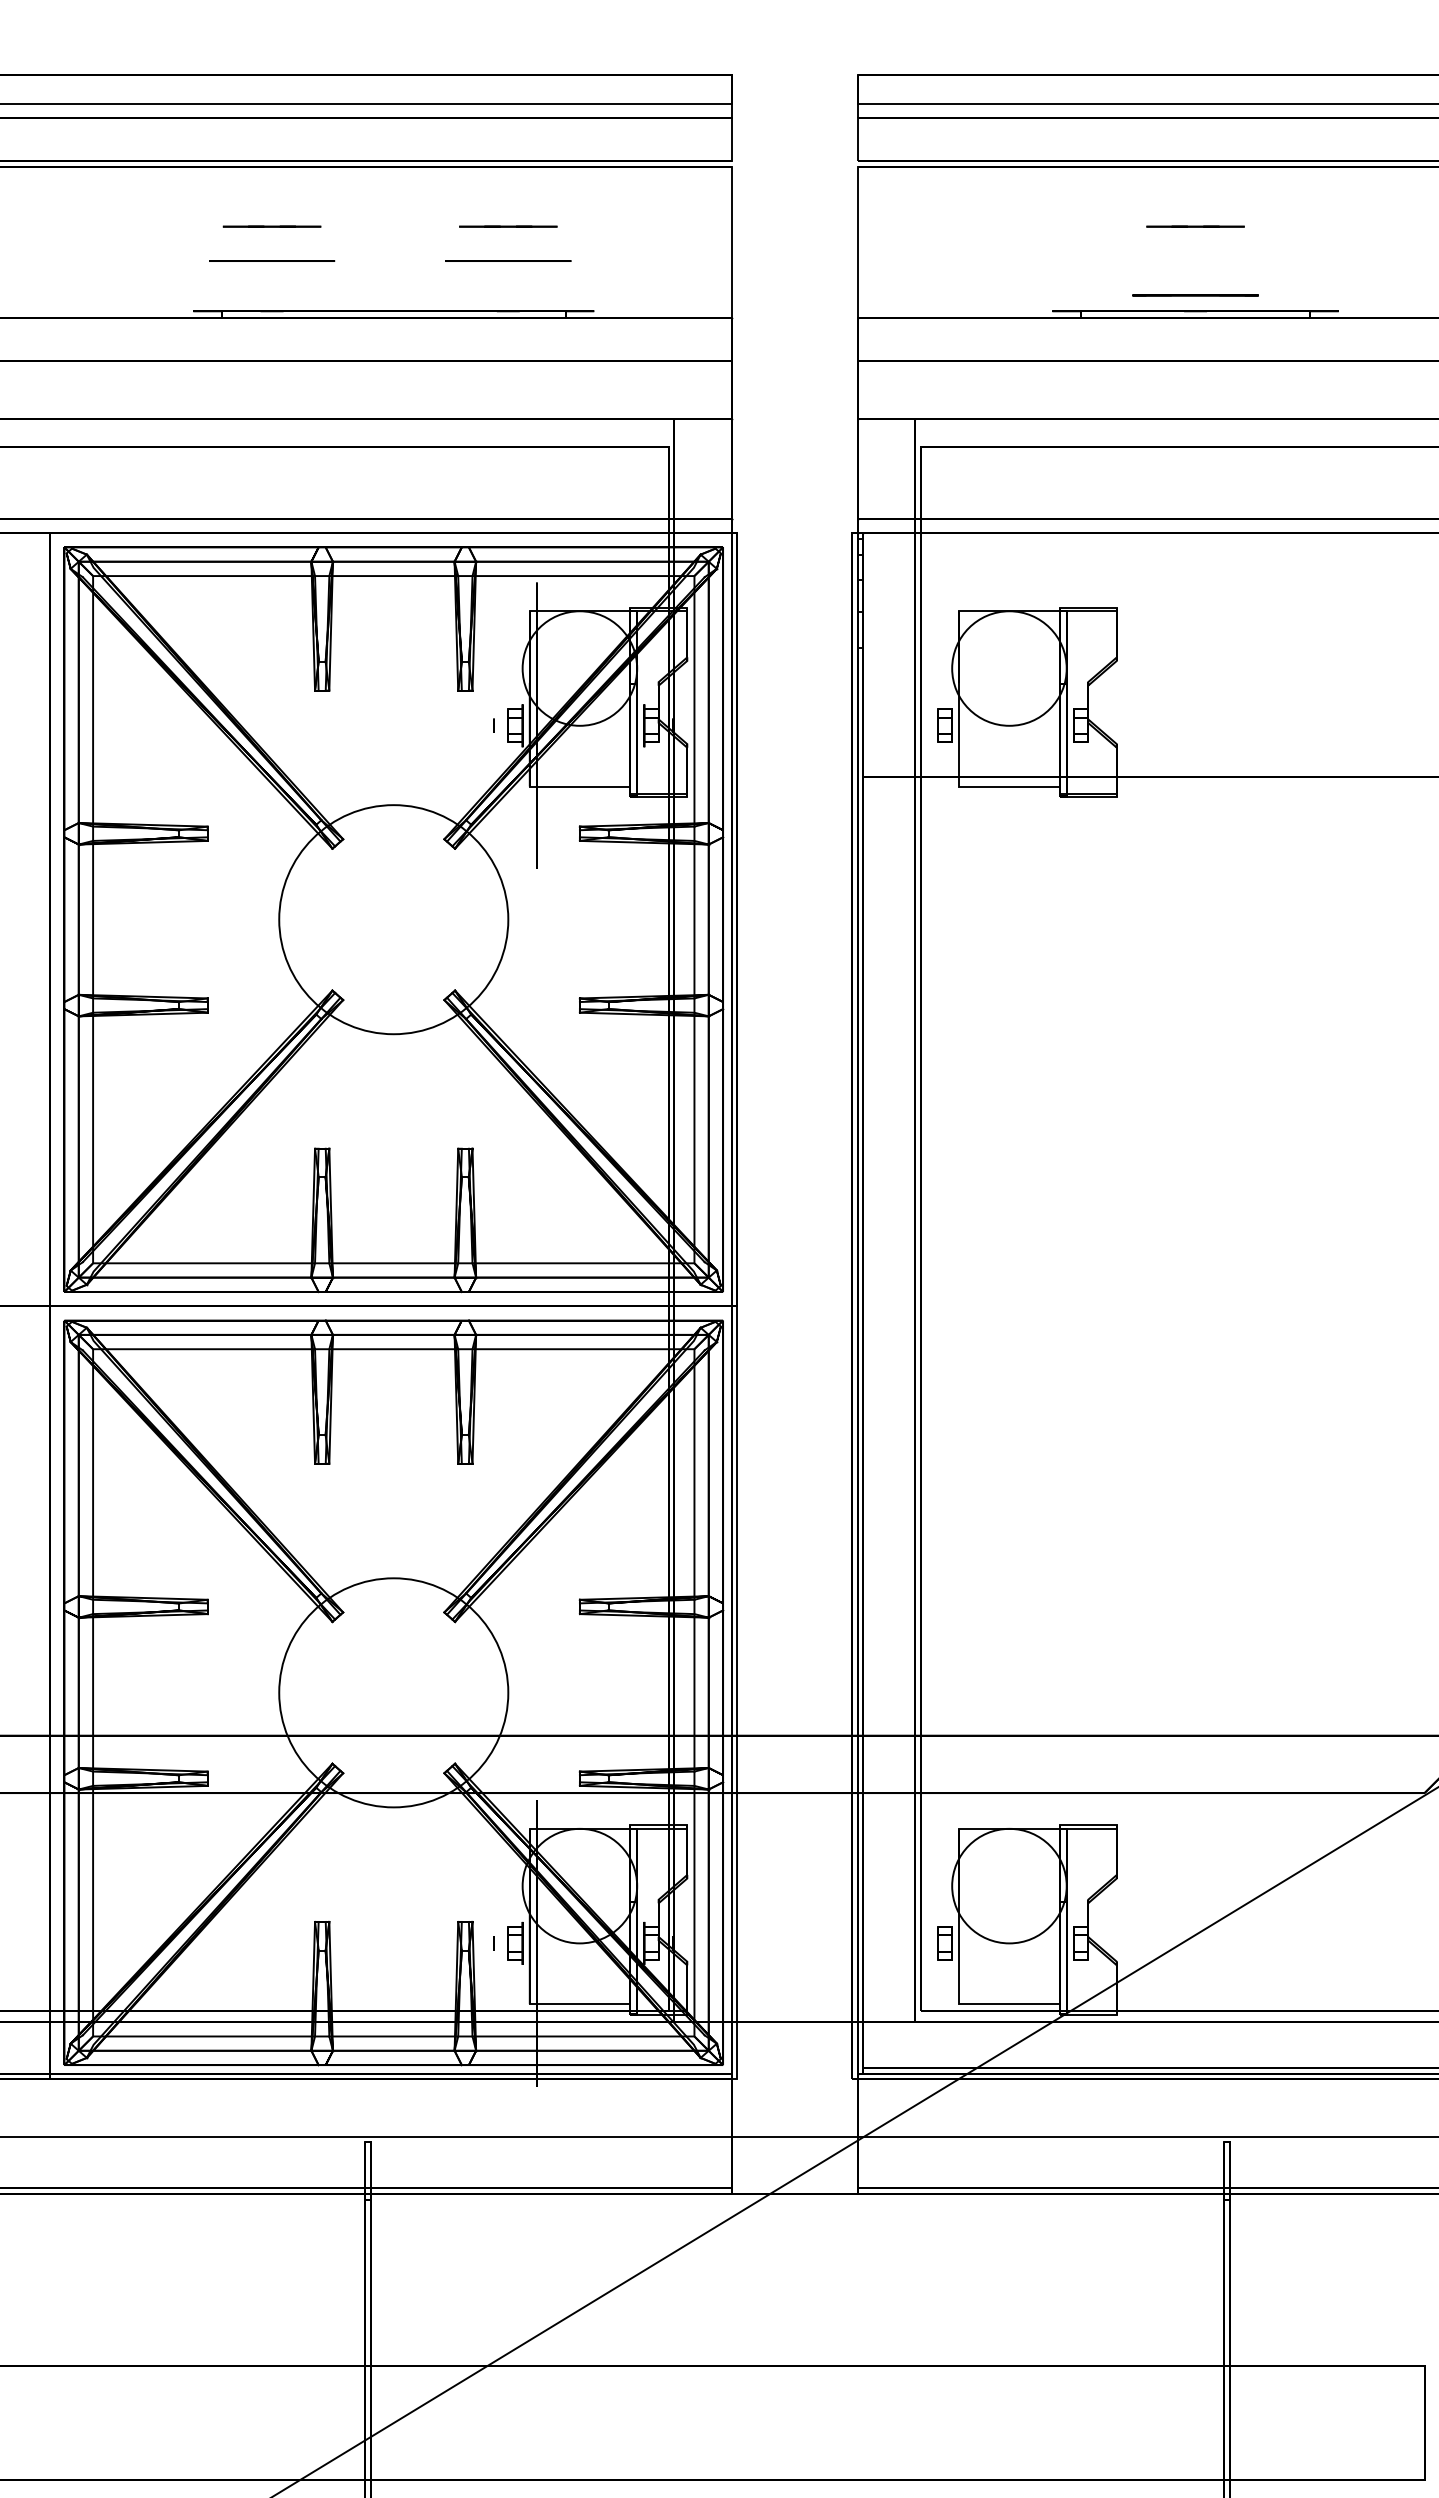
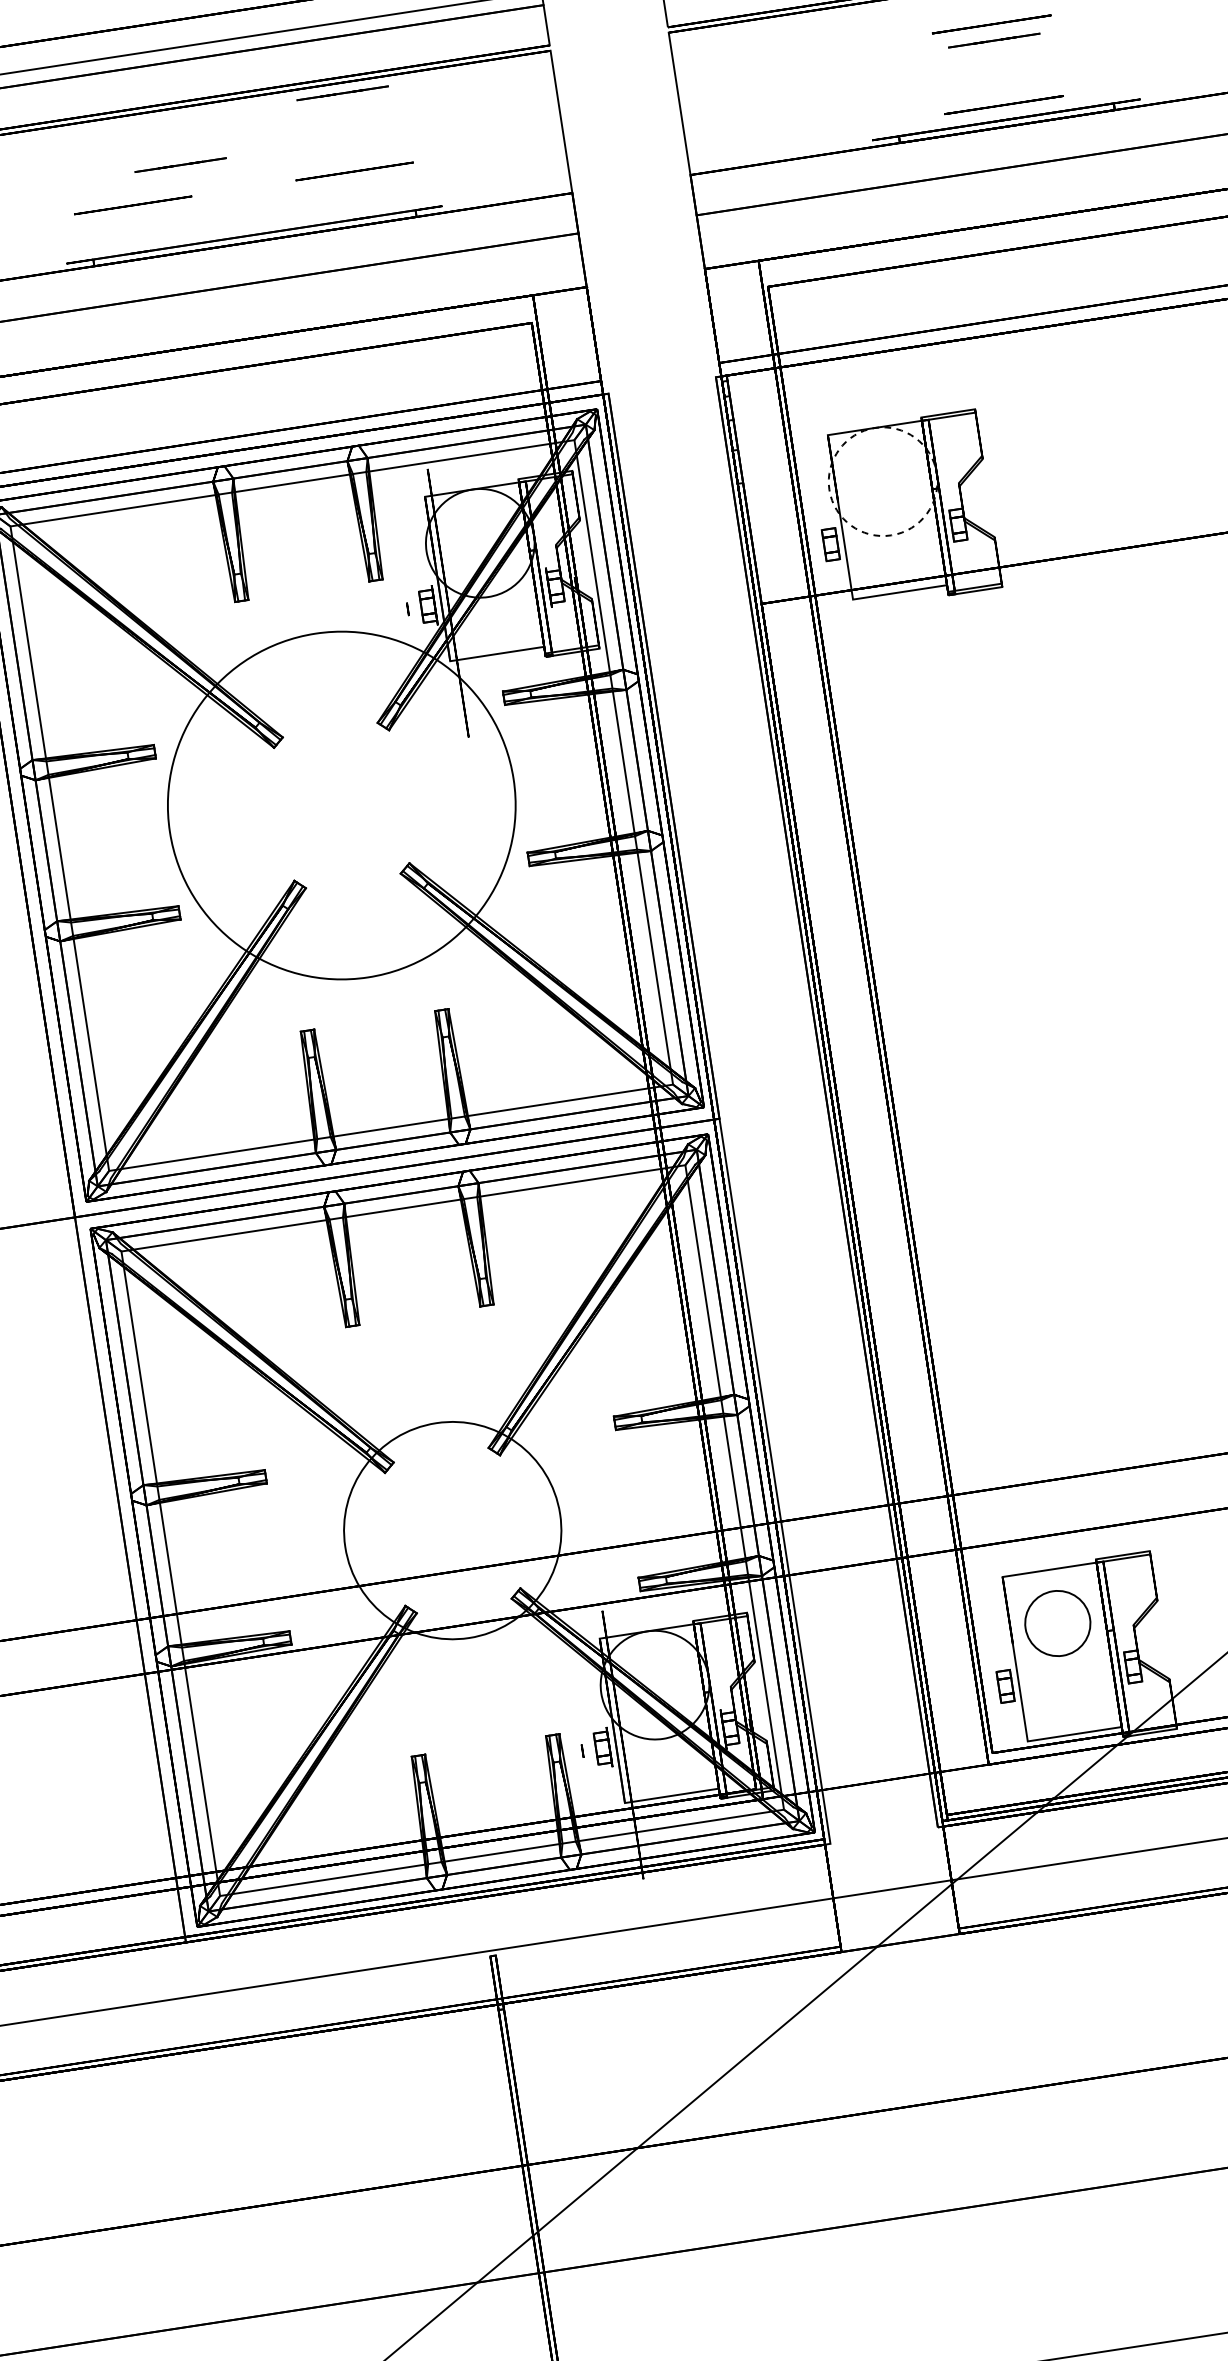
line: (1195, 209) -> (991, 24), added
line: (271, 226) -> (180, 165), moved
line: (508, 226) -> (342, 93), moved
circle: (1009, 668) -> (883, 481), solid -> dashed
circle: (393, 919) -> (341, 805), size x1.6
circle: (1009, 1885) -> (1057, 1622), size x0.6

